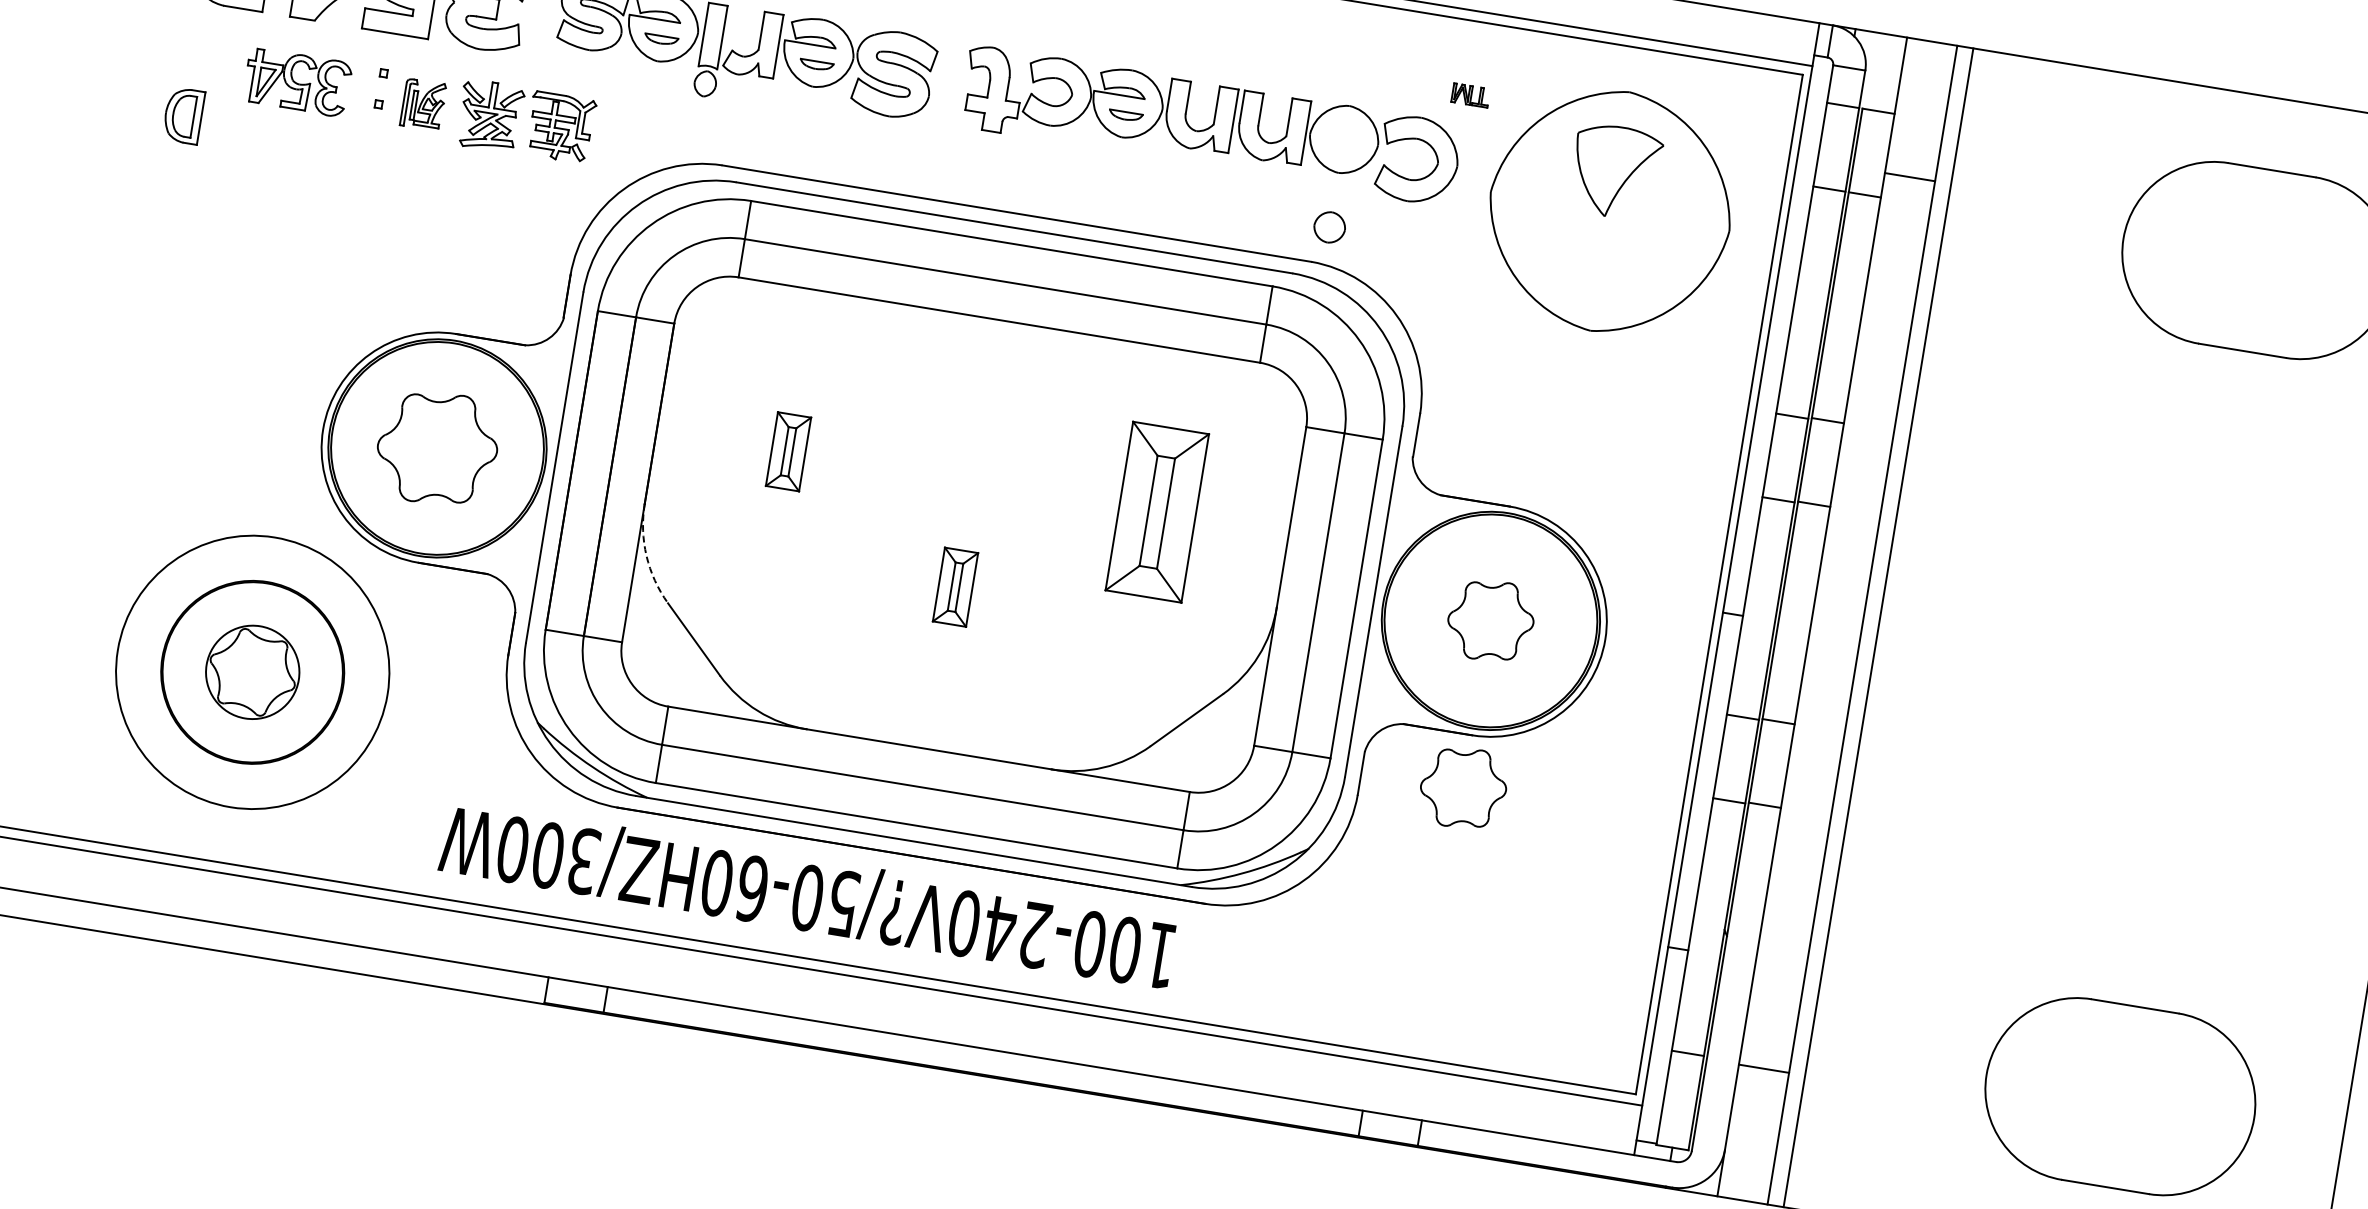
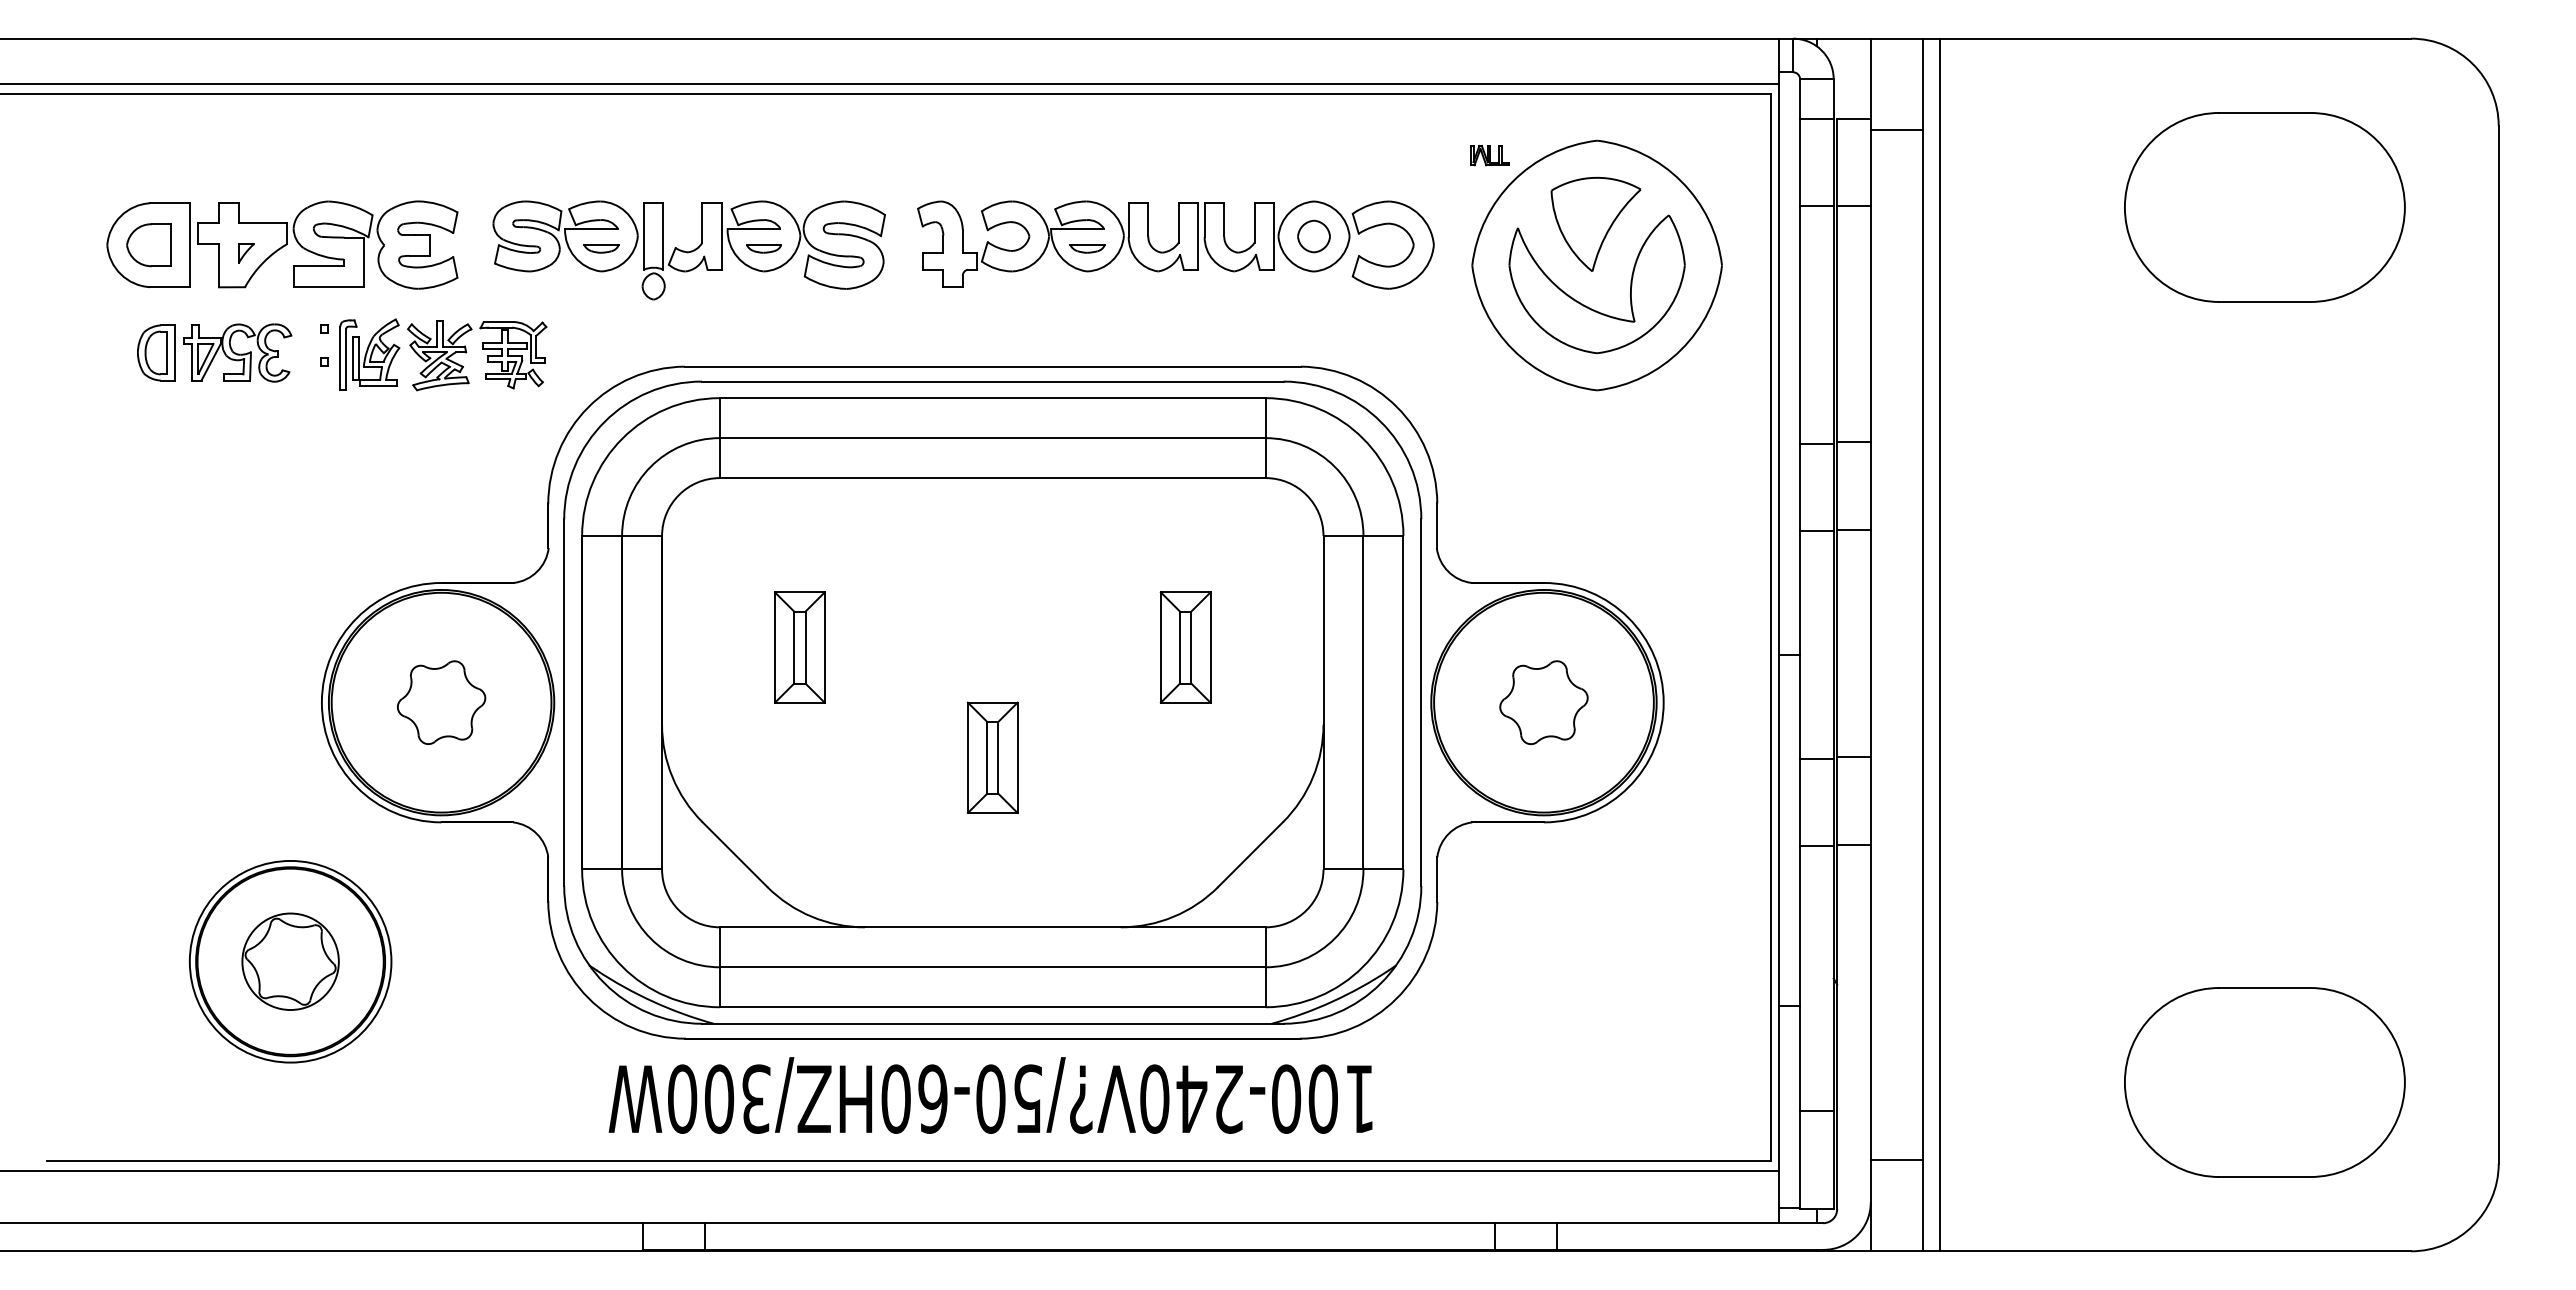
part: (1470, 95) -> (1489, 155), moved
part: (423, 104) -> (369, 354), size x1.43
part: (183, 115) -> (156, 352), moved
line: (1909, 177) -> (1896, 130), moved
part: (1329, 227) -> (1313, 236), moved
part: (1593, 248) -> (1586, 305), added
part: (437, 448) -> (441, 702), size x0.71
part: (788, 451) -> (799, 647), size x1.43
part: (1157, 512) -> (1185, 647), size x0.62
arc: (646, 556) -> (672, 777), dashed -> solid
part: (955, 587) -> (992, 757), size x1.43
circle: (252, 672) -> (290, 961), size x0.71
part: (1463, 787) -> (1543, 877), removed
text: (807, 894) -> (990, 1095), moved
line: (1763, 1068) -> (1896, 1159), moved

